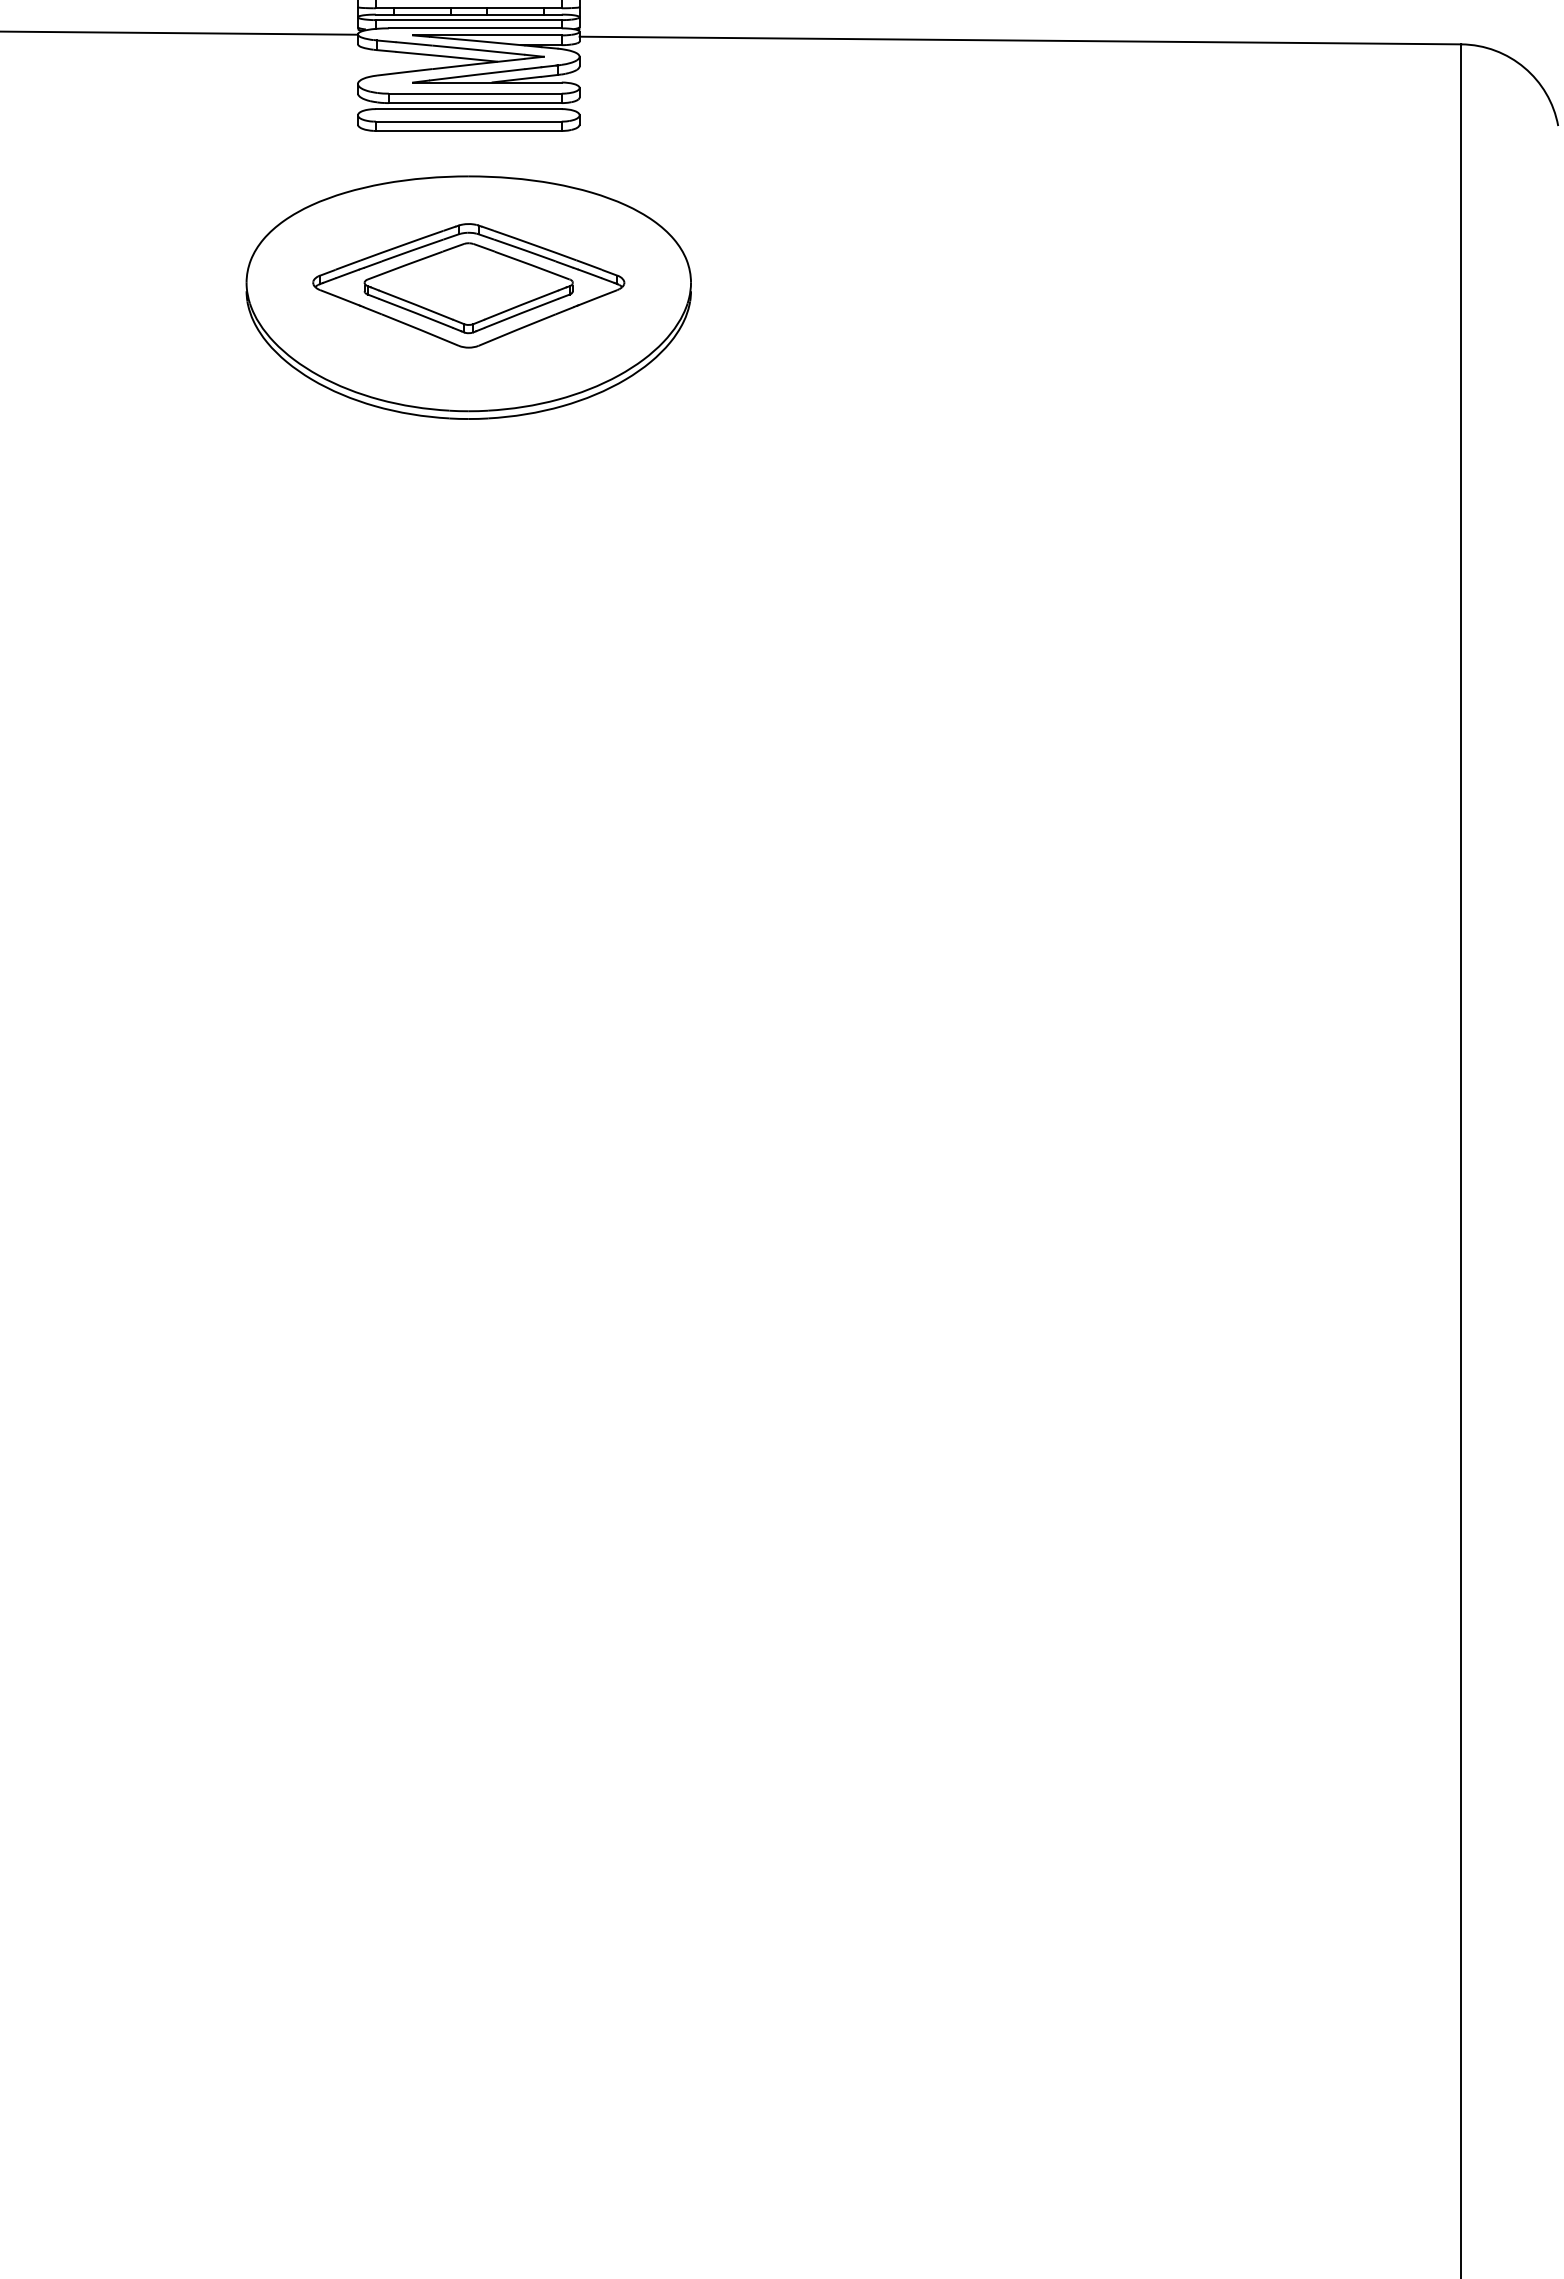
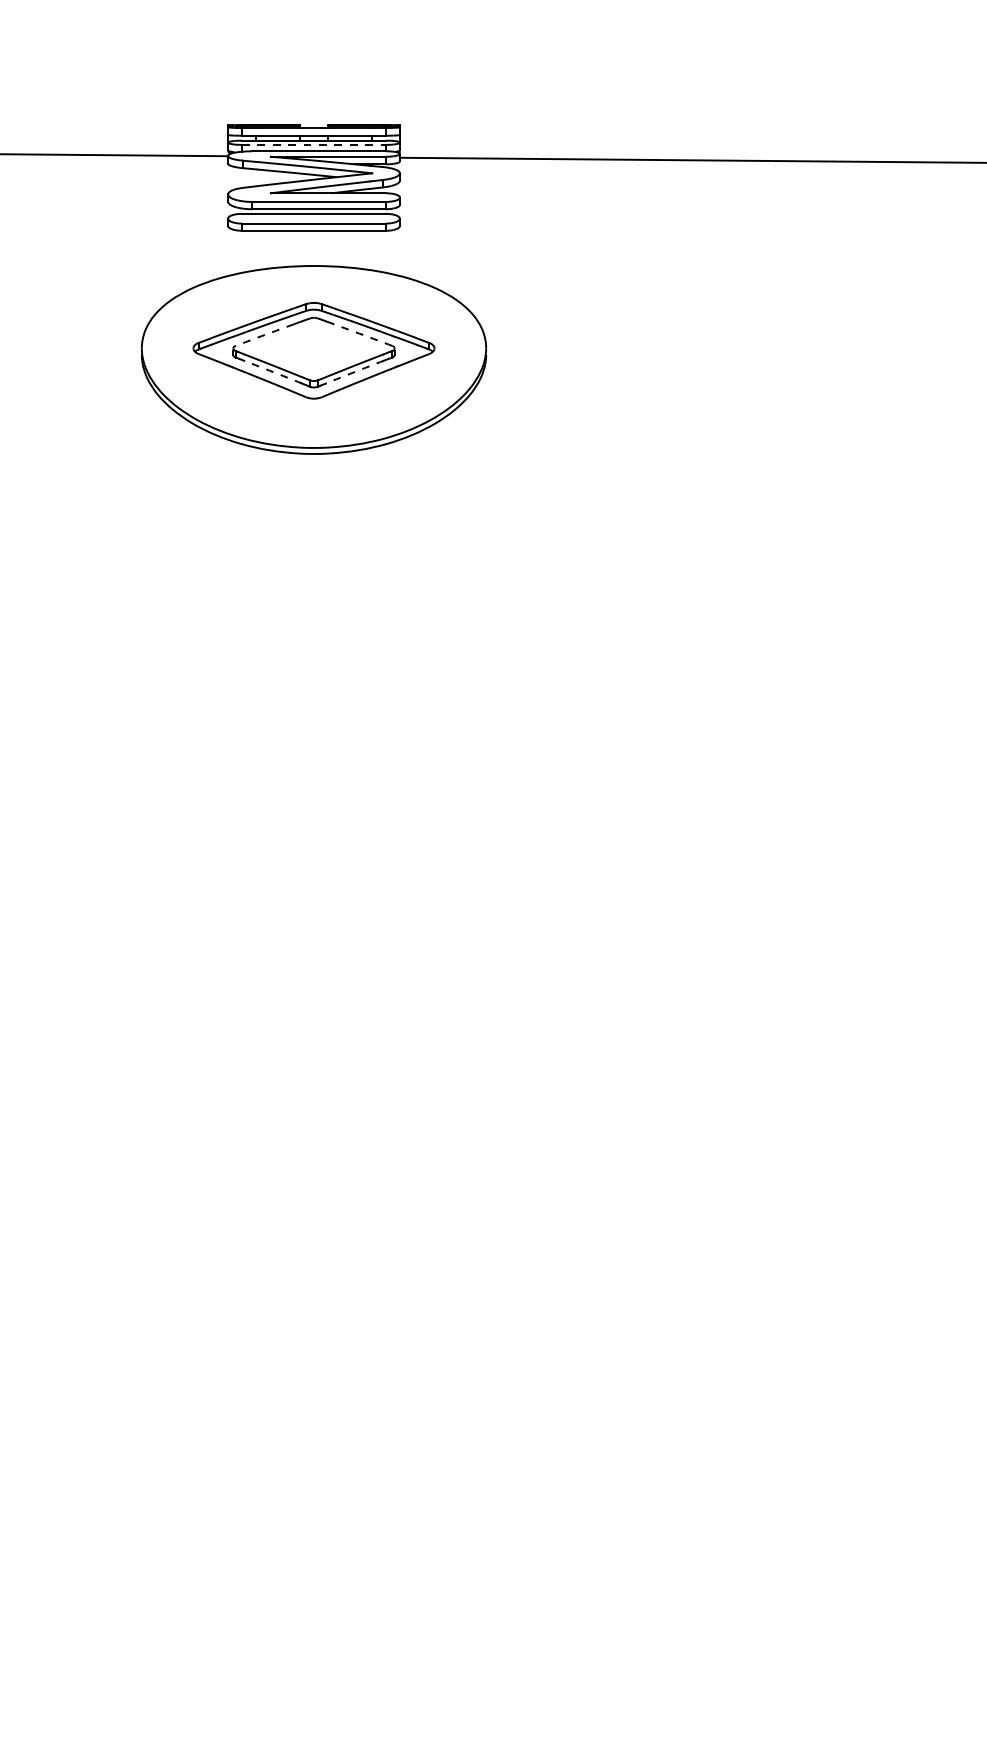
line: (468, 20) -> (313, 145), solid -> dashed
arc: (405, 265) -> (264, 335), solid -> dashed
arc: (532, 265) -> (363, 335), solid -> dashed
arc: (416, 313) -> (273, 372), solid -> dashed
arc: (521, 313) -> (354, 372), solid -> dashed

